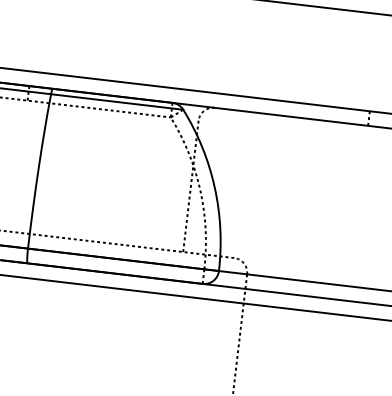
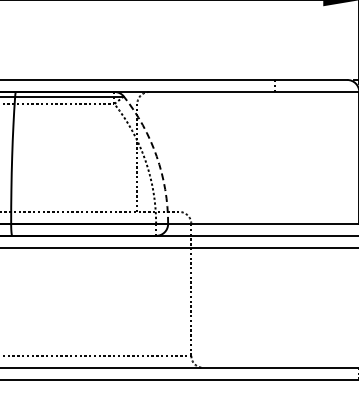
arc: (214, 187) -> (156, 156), solid -> dashed

